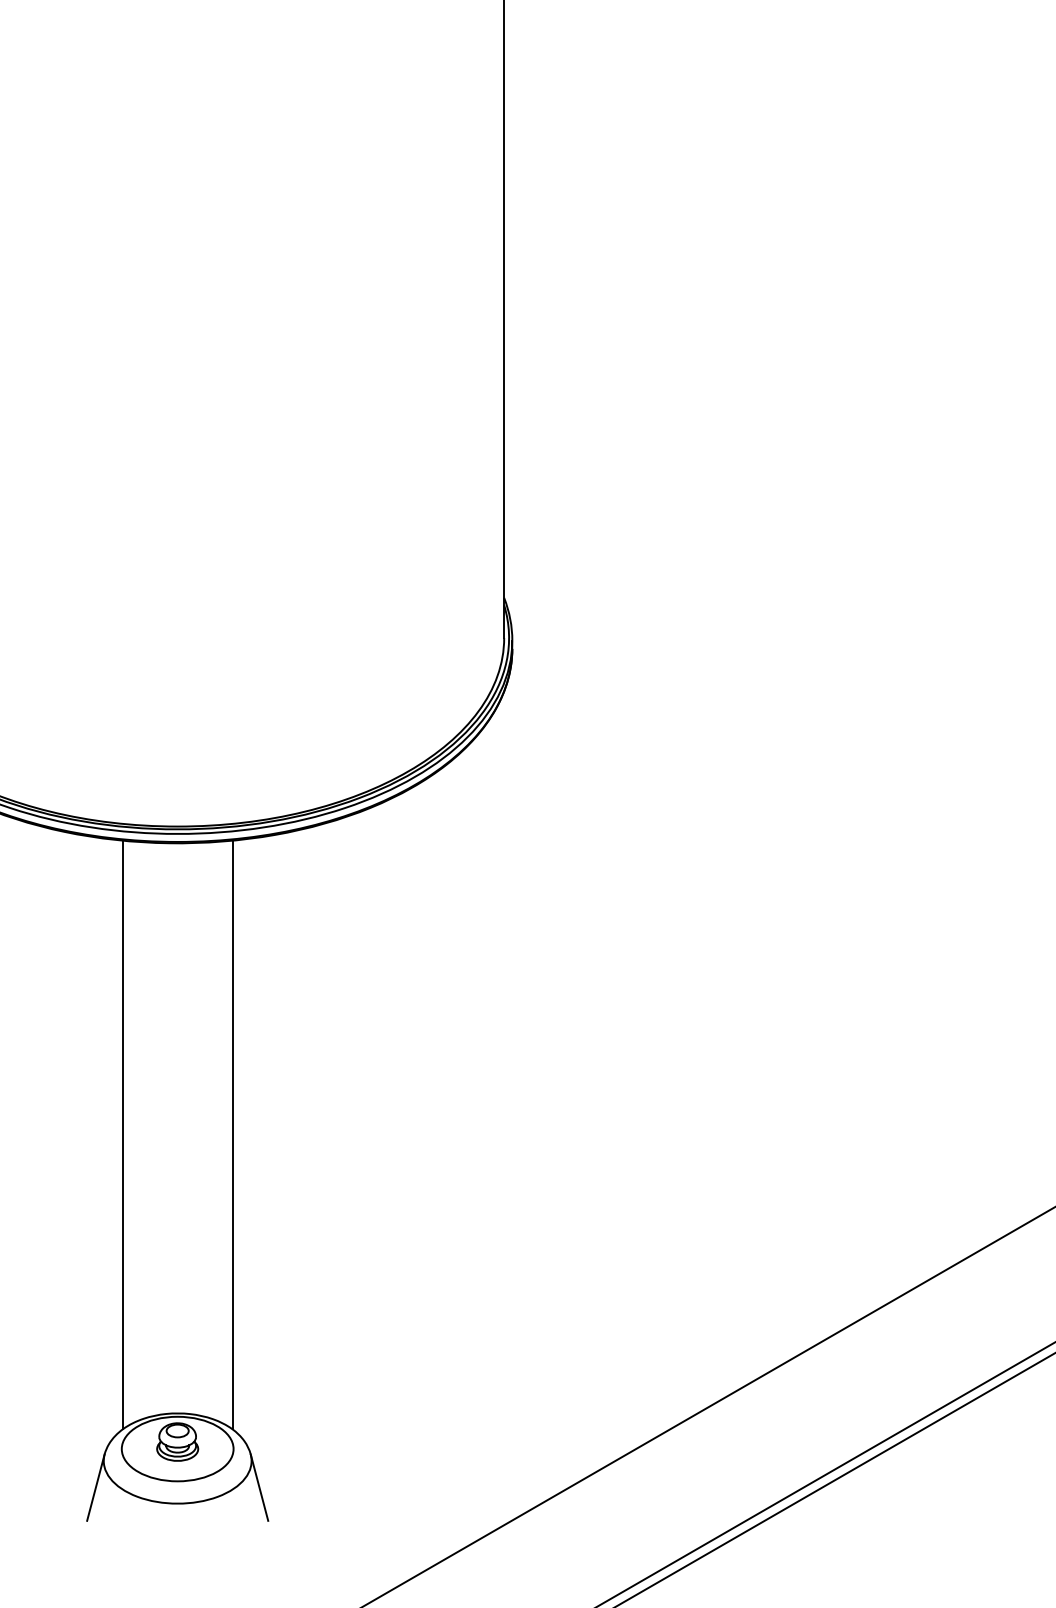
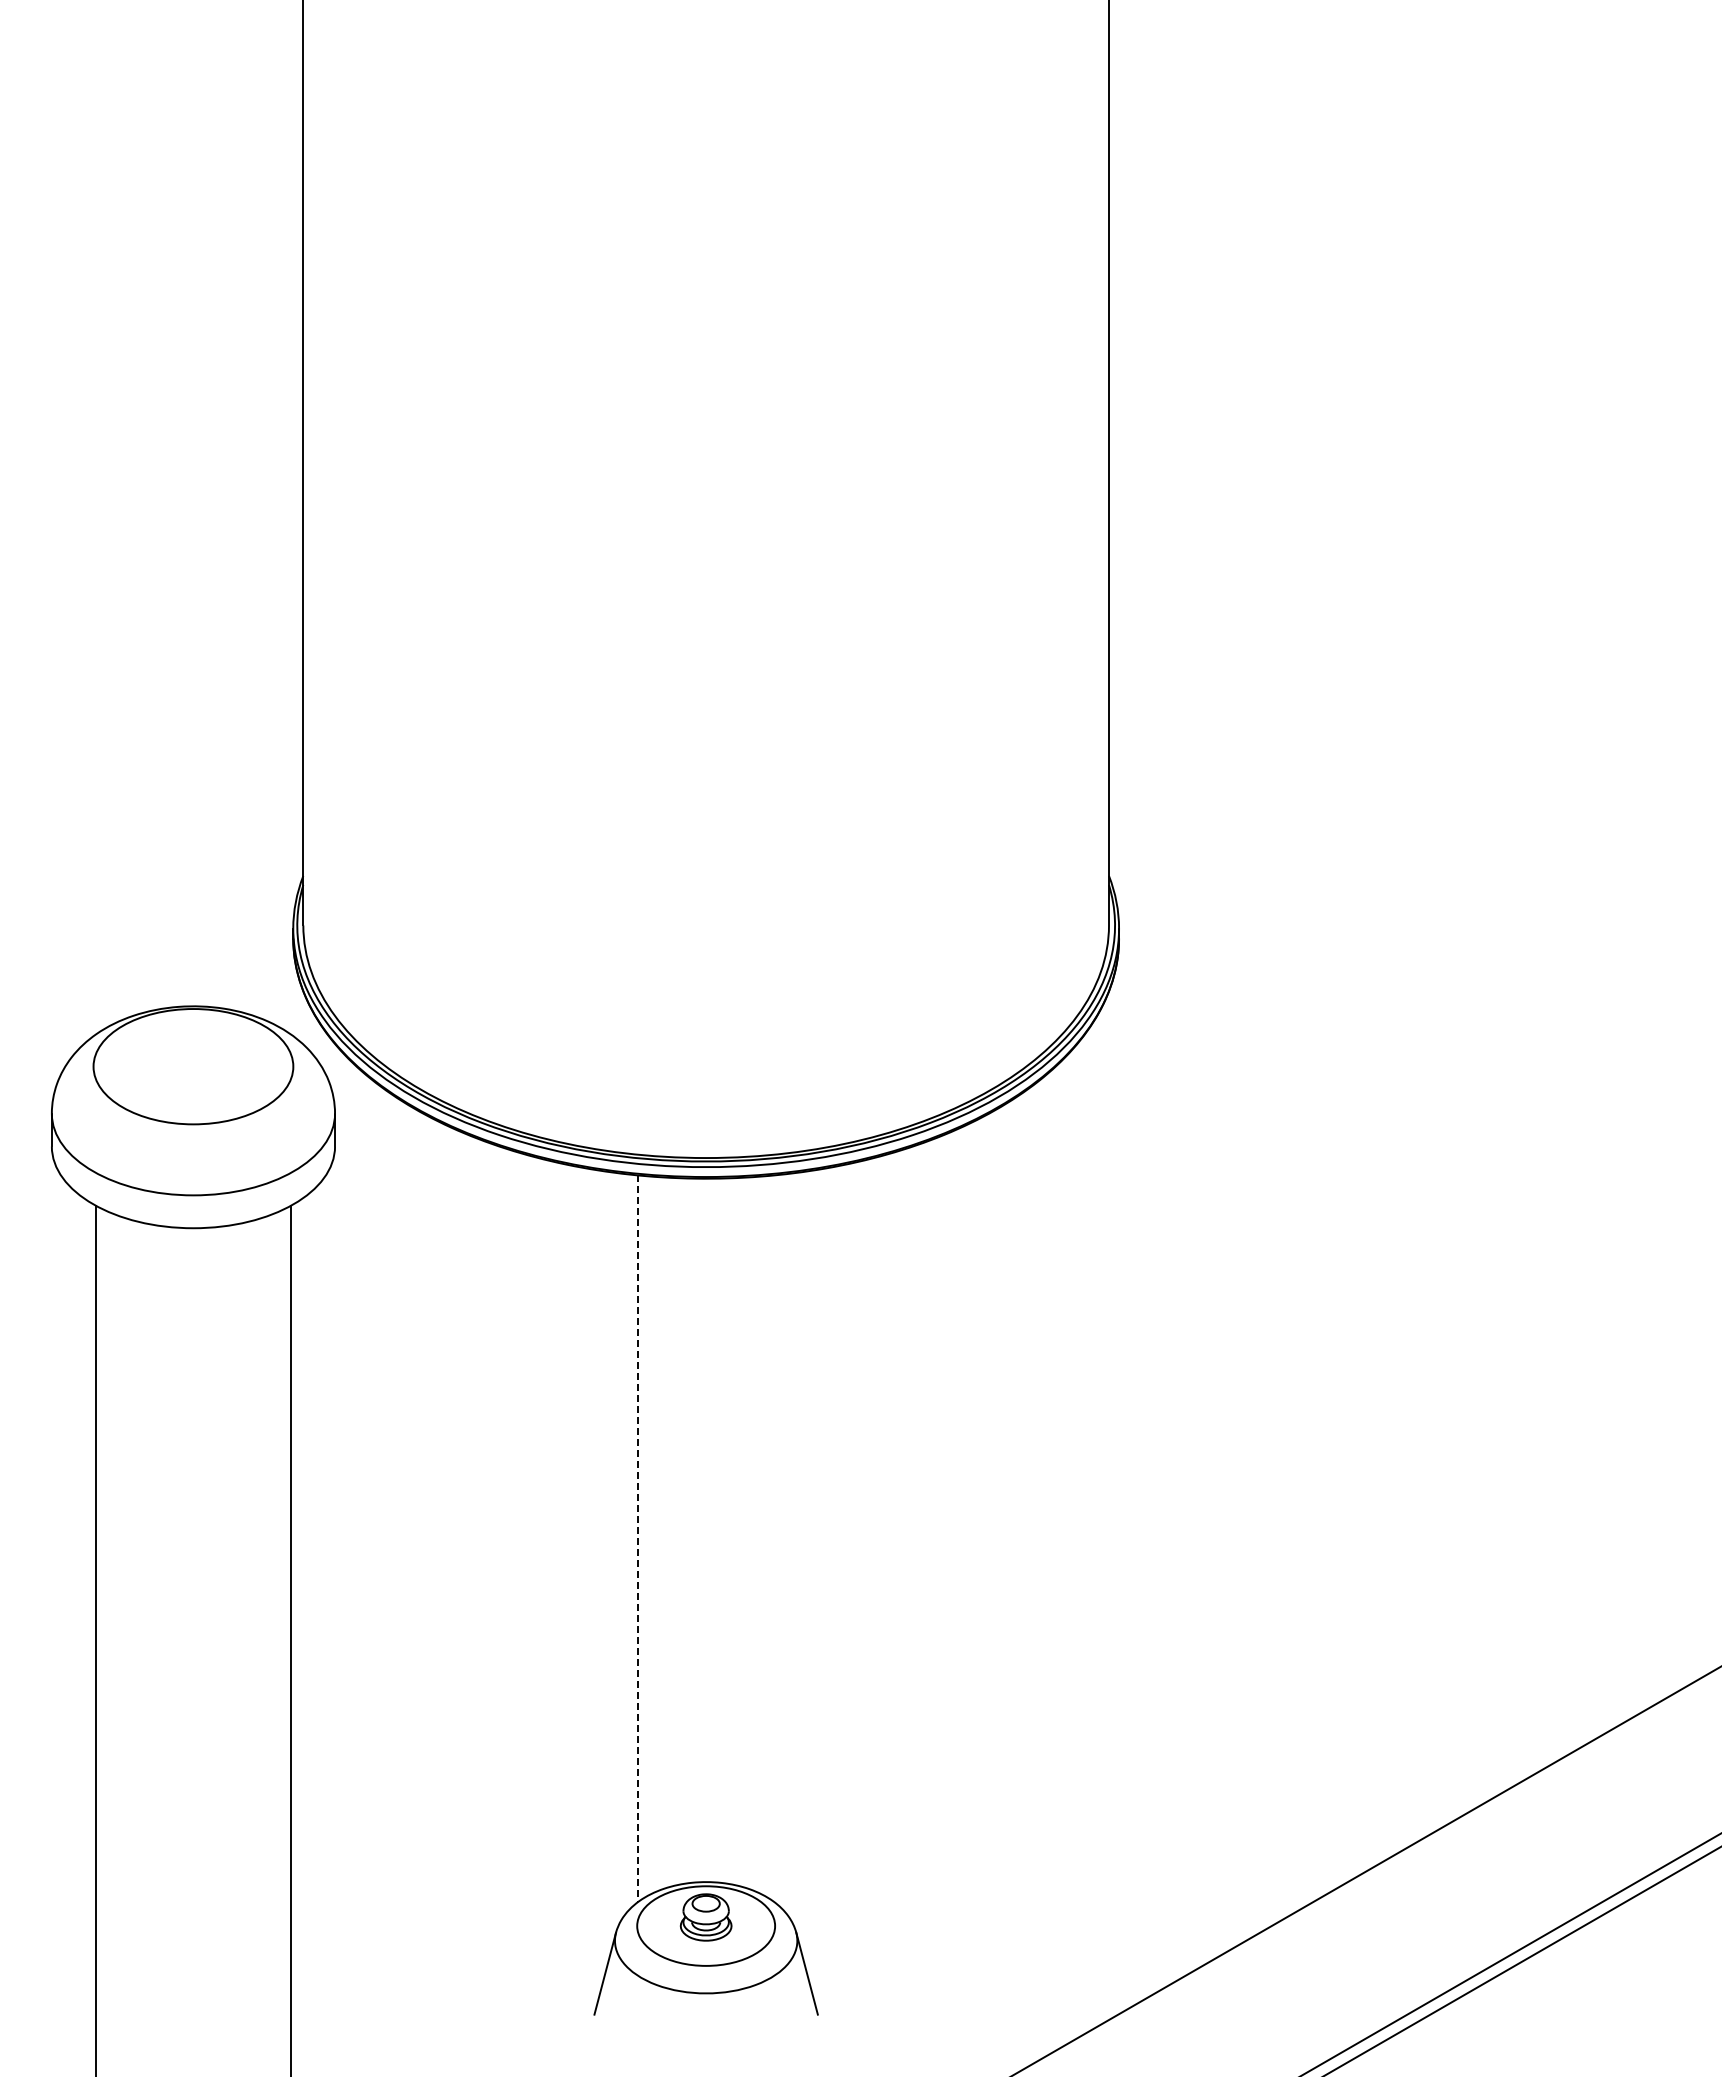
line: (233, 1134) -> (774, 1538), removed
line: (122, 1135) -> (638, 1539), solid -> dashed

